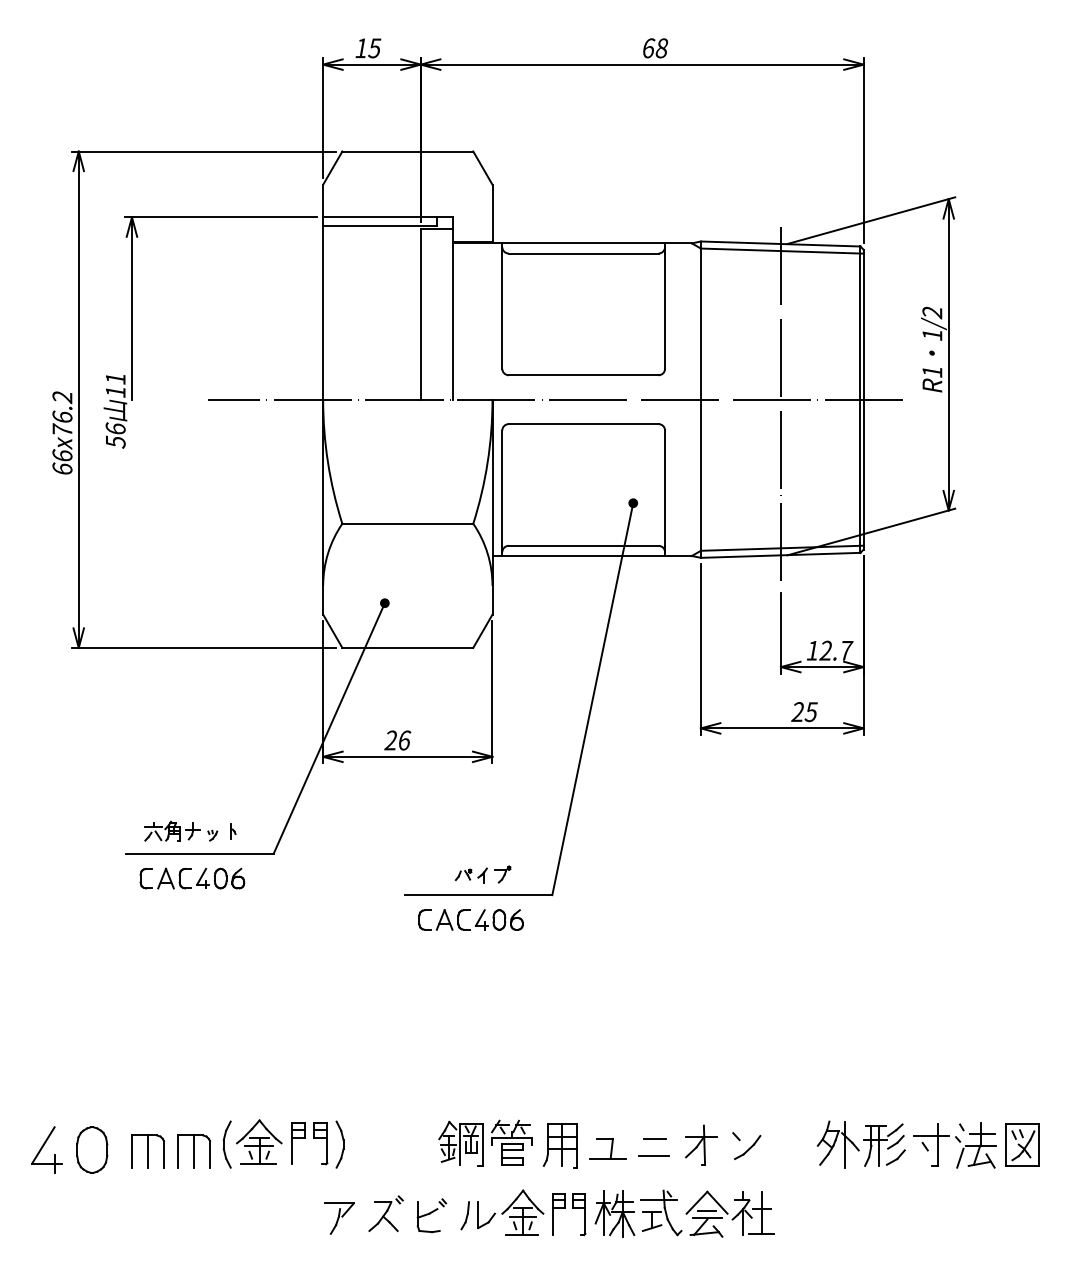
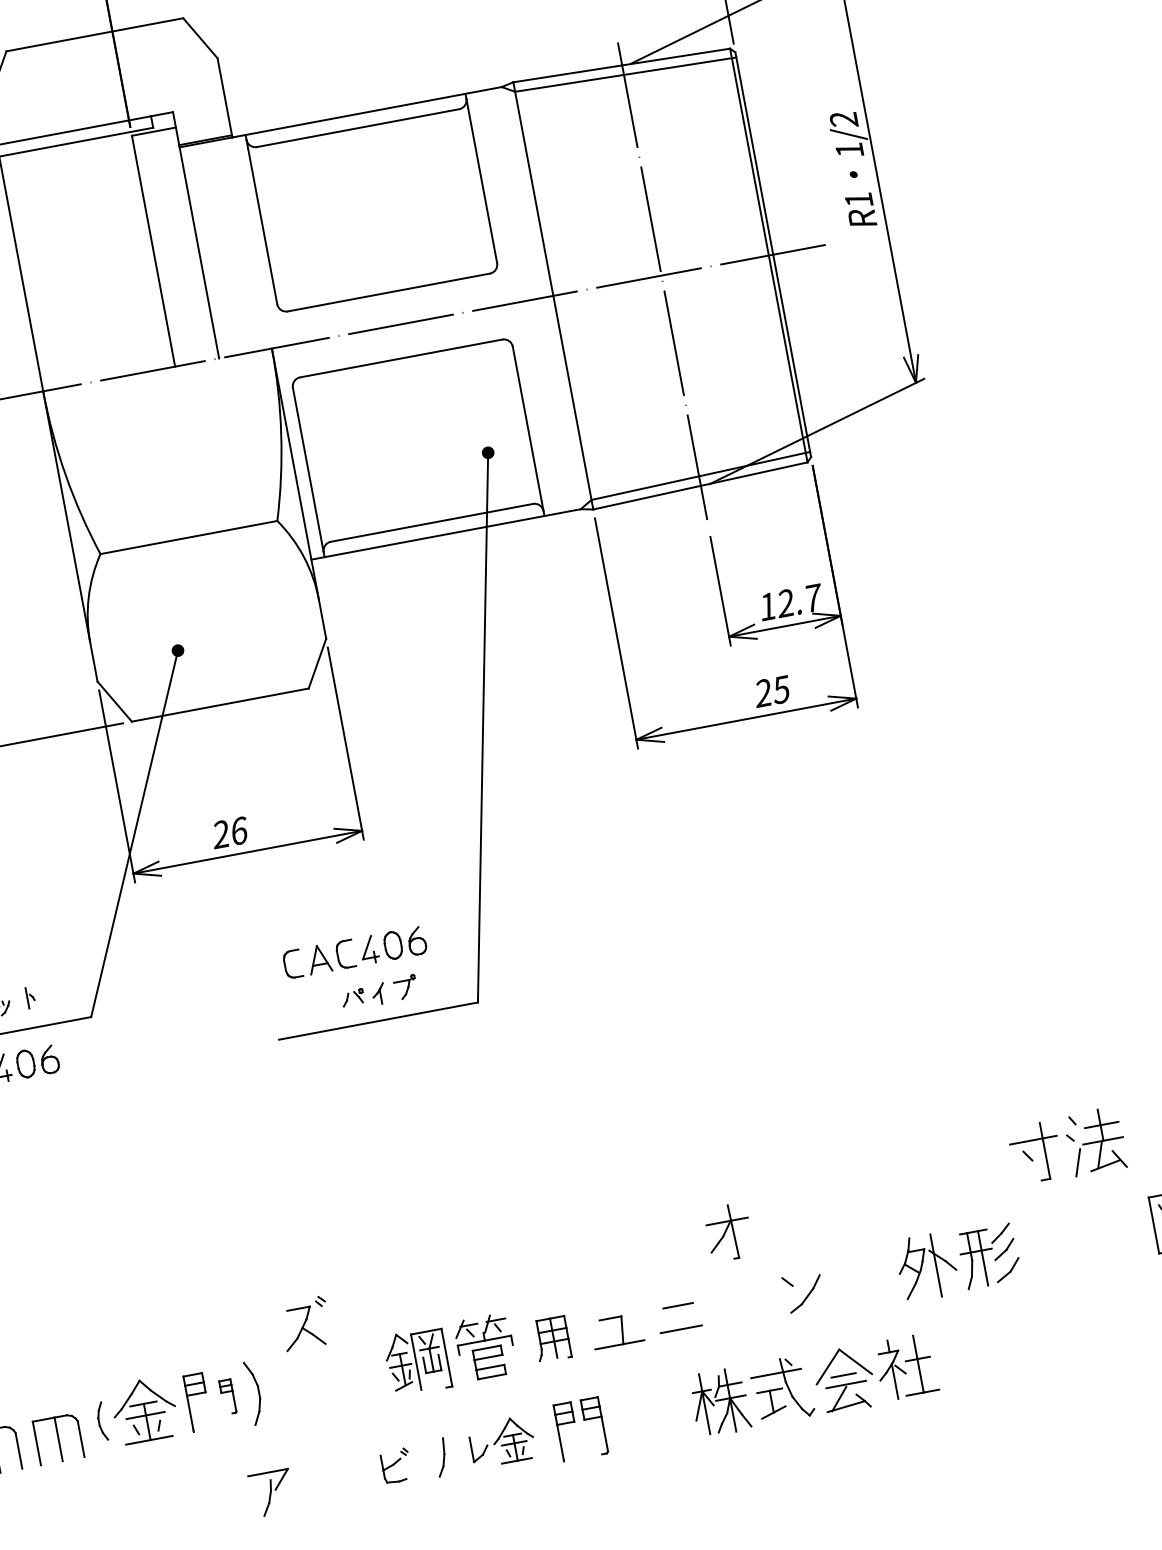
part: (476, 922) -> (362, 954), moved
part: (320, 1143) -> (227, 1396), size x0.6
part: (226, 1144) -> (100, 1421), size x0.6
part: (701, 1144) -> (729, 1231), moved
part: (559, 1145) -> (550, 1338), size x0.7
part: (954, 1145) -> (1067, 1147), moved
part: (510, 1212) -> (501, 1441), size x0.7
part: (385, 1213) -> (304, 1323), moved
part: (684, 1213) -> (813, 1384), moved
part: (431, 1215) -> (395, 1465), size x0.7

